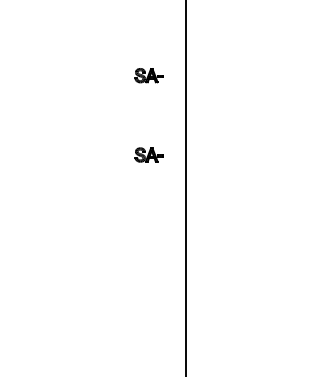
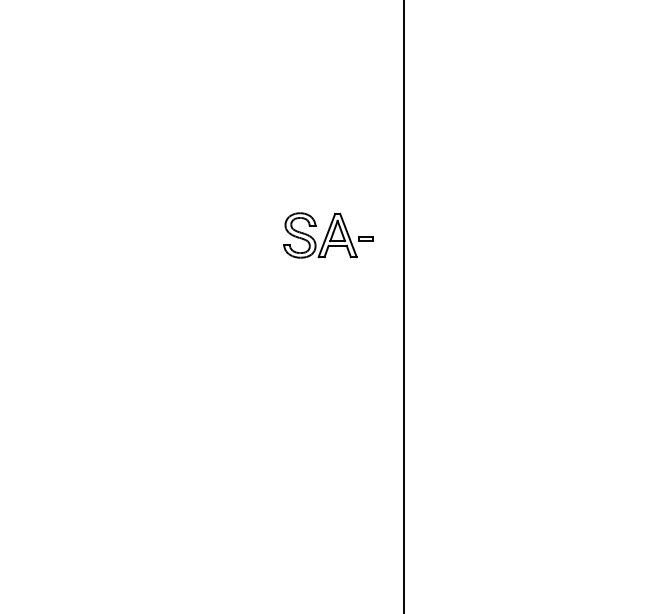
part: (148, 75) -> (327, 72), removed
part: (148, 154) -> (327, 234), size x1.6

